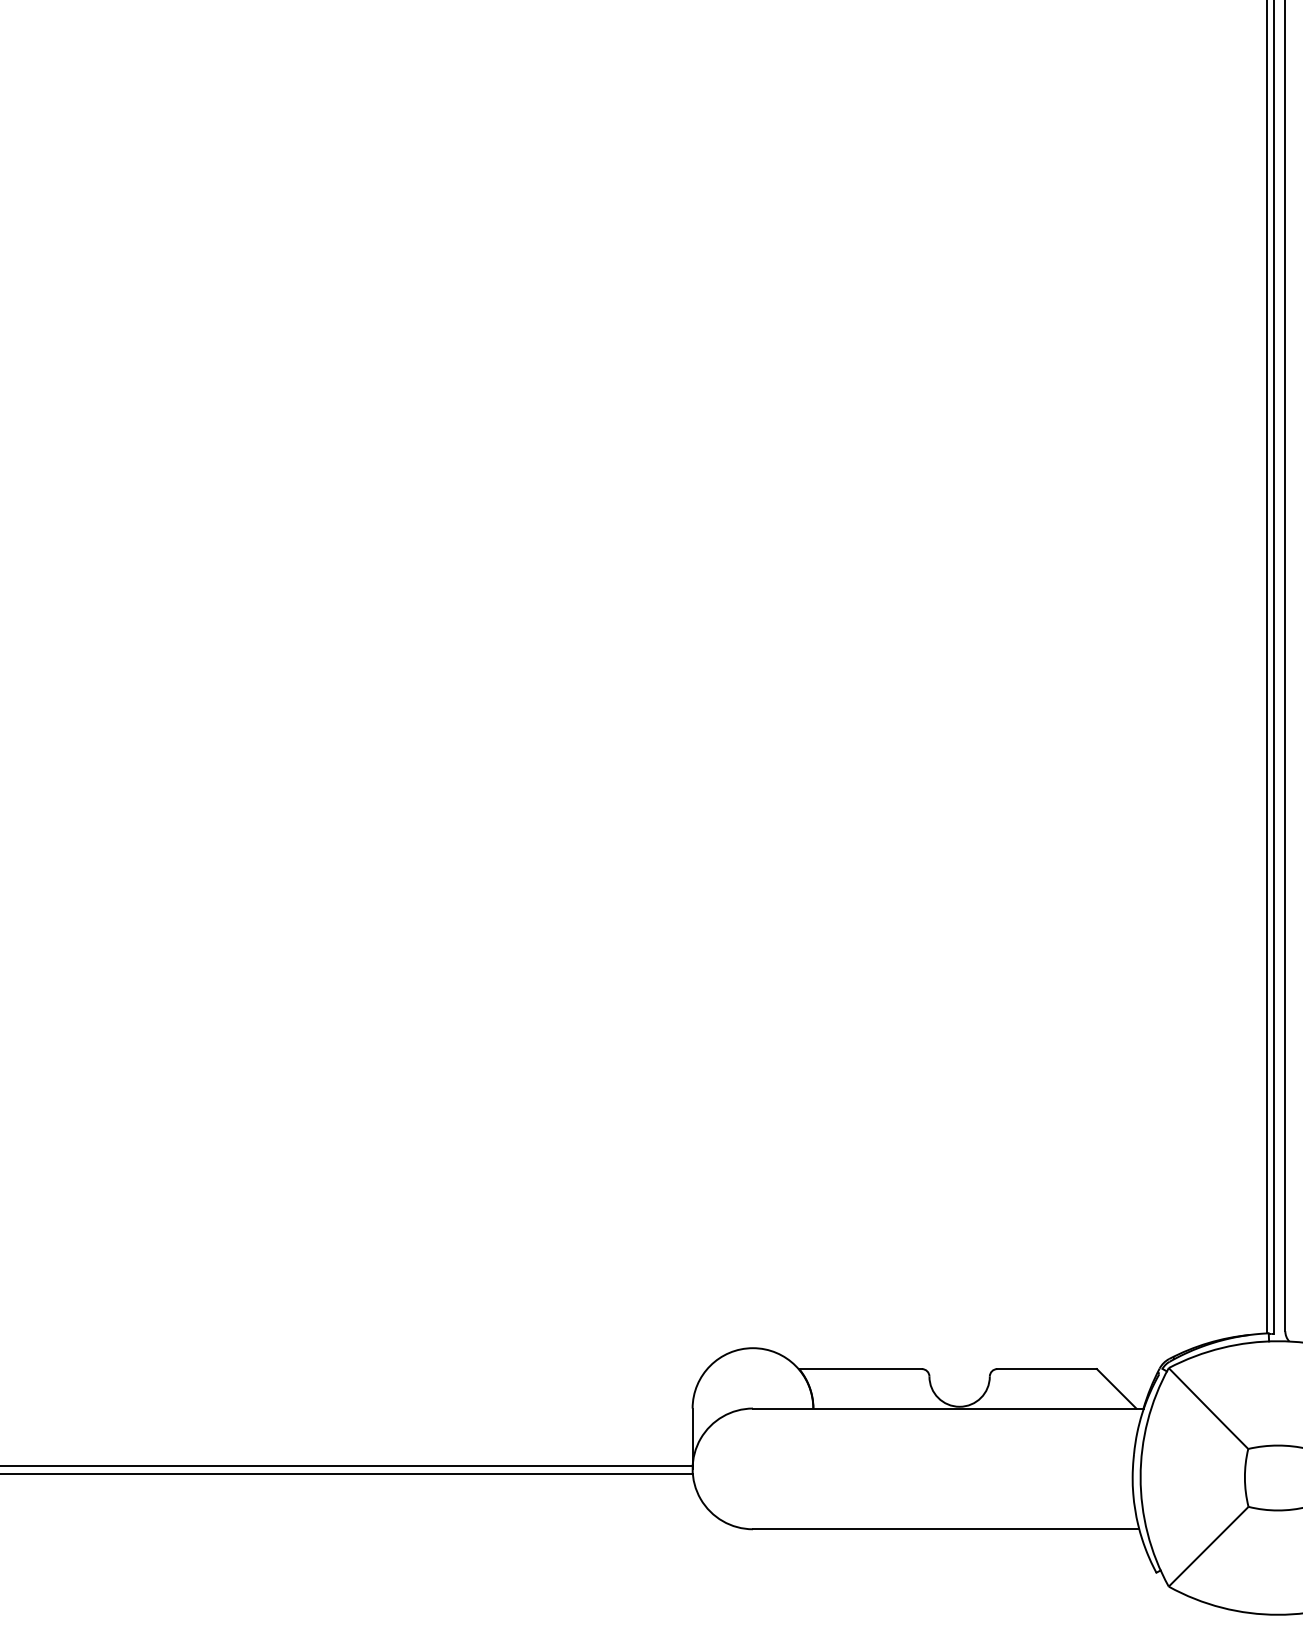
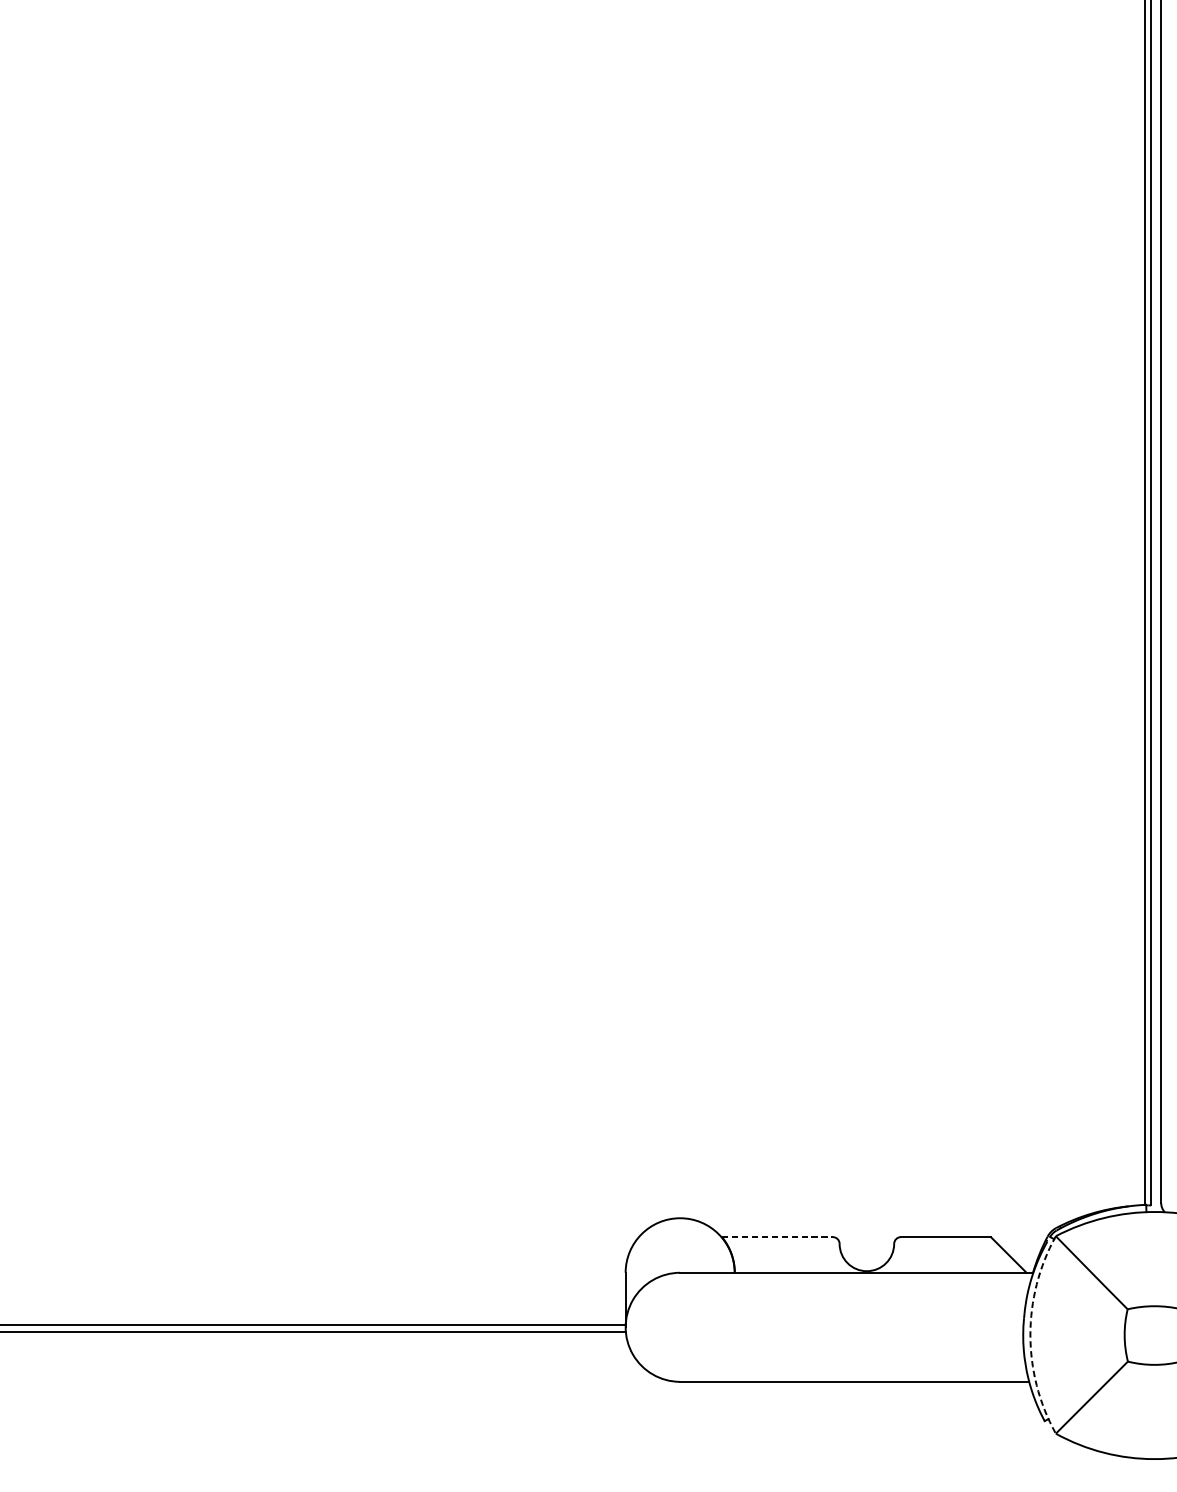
line: (861, 1369) -> (778, 1237), solid -> dashed
arc: (1140, 1477) -> (1030, 1335), solid -> dashed

